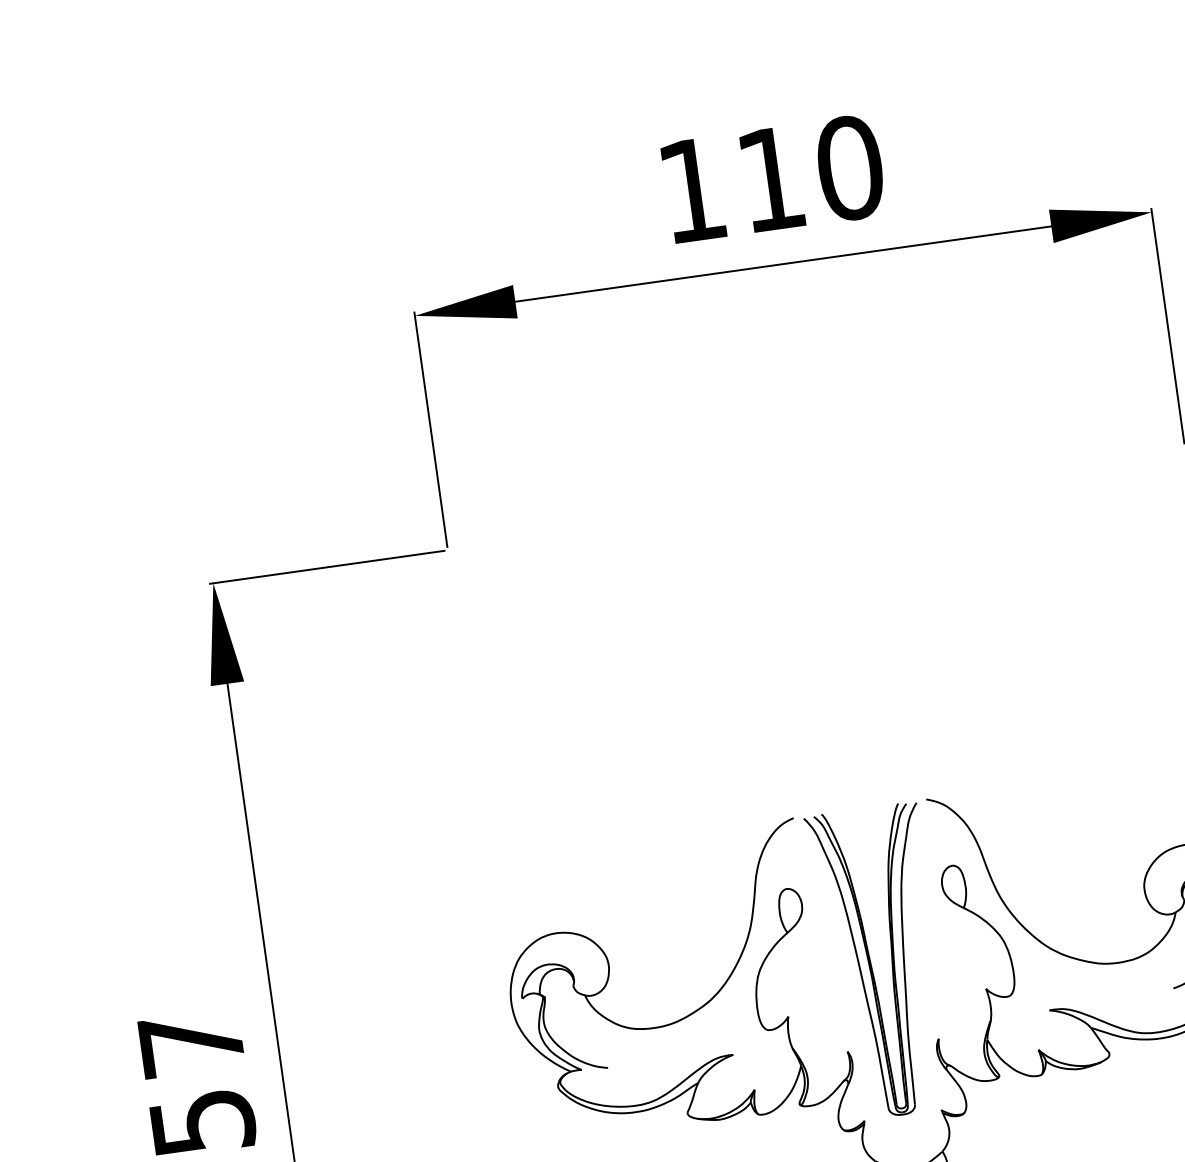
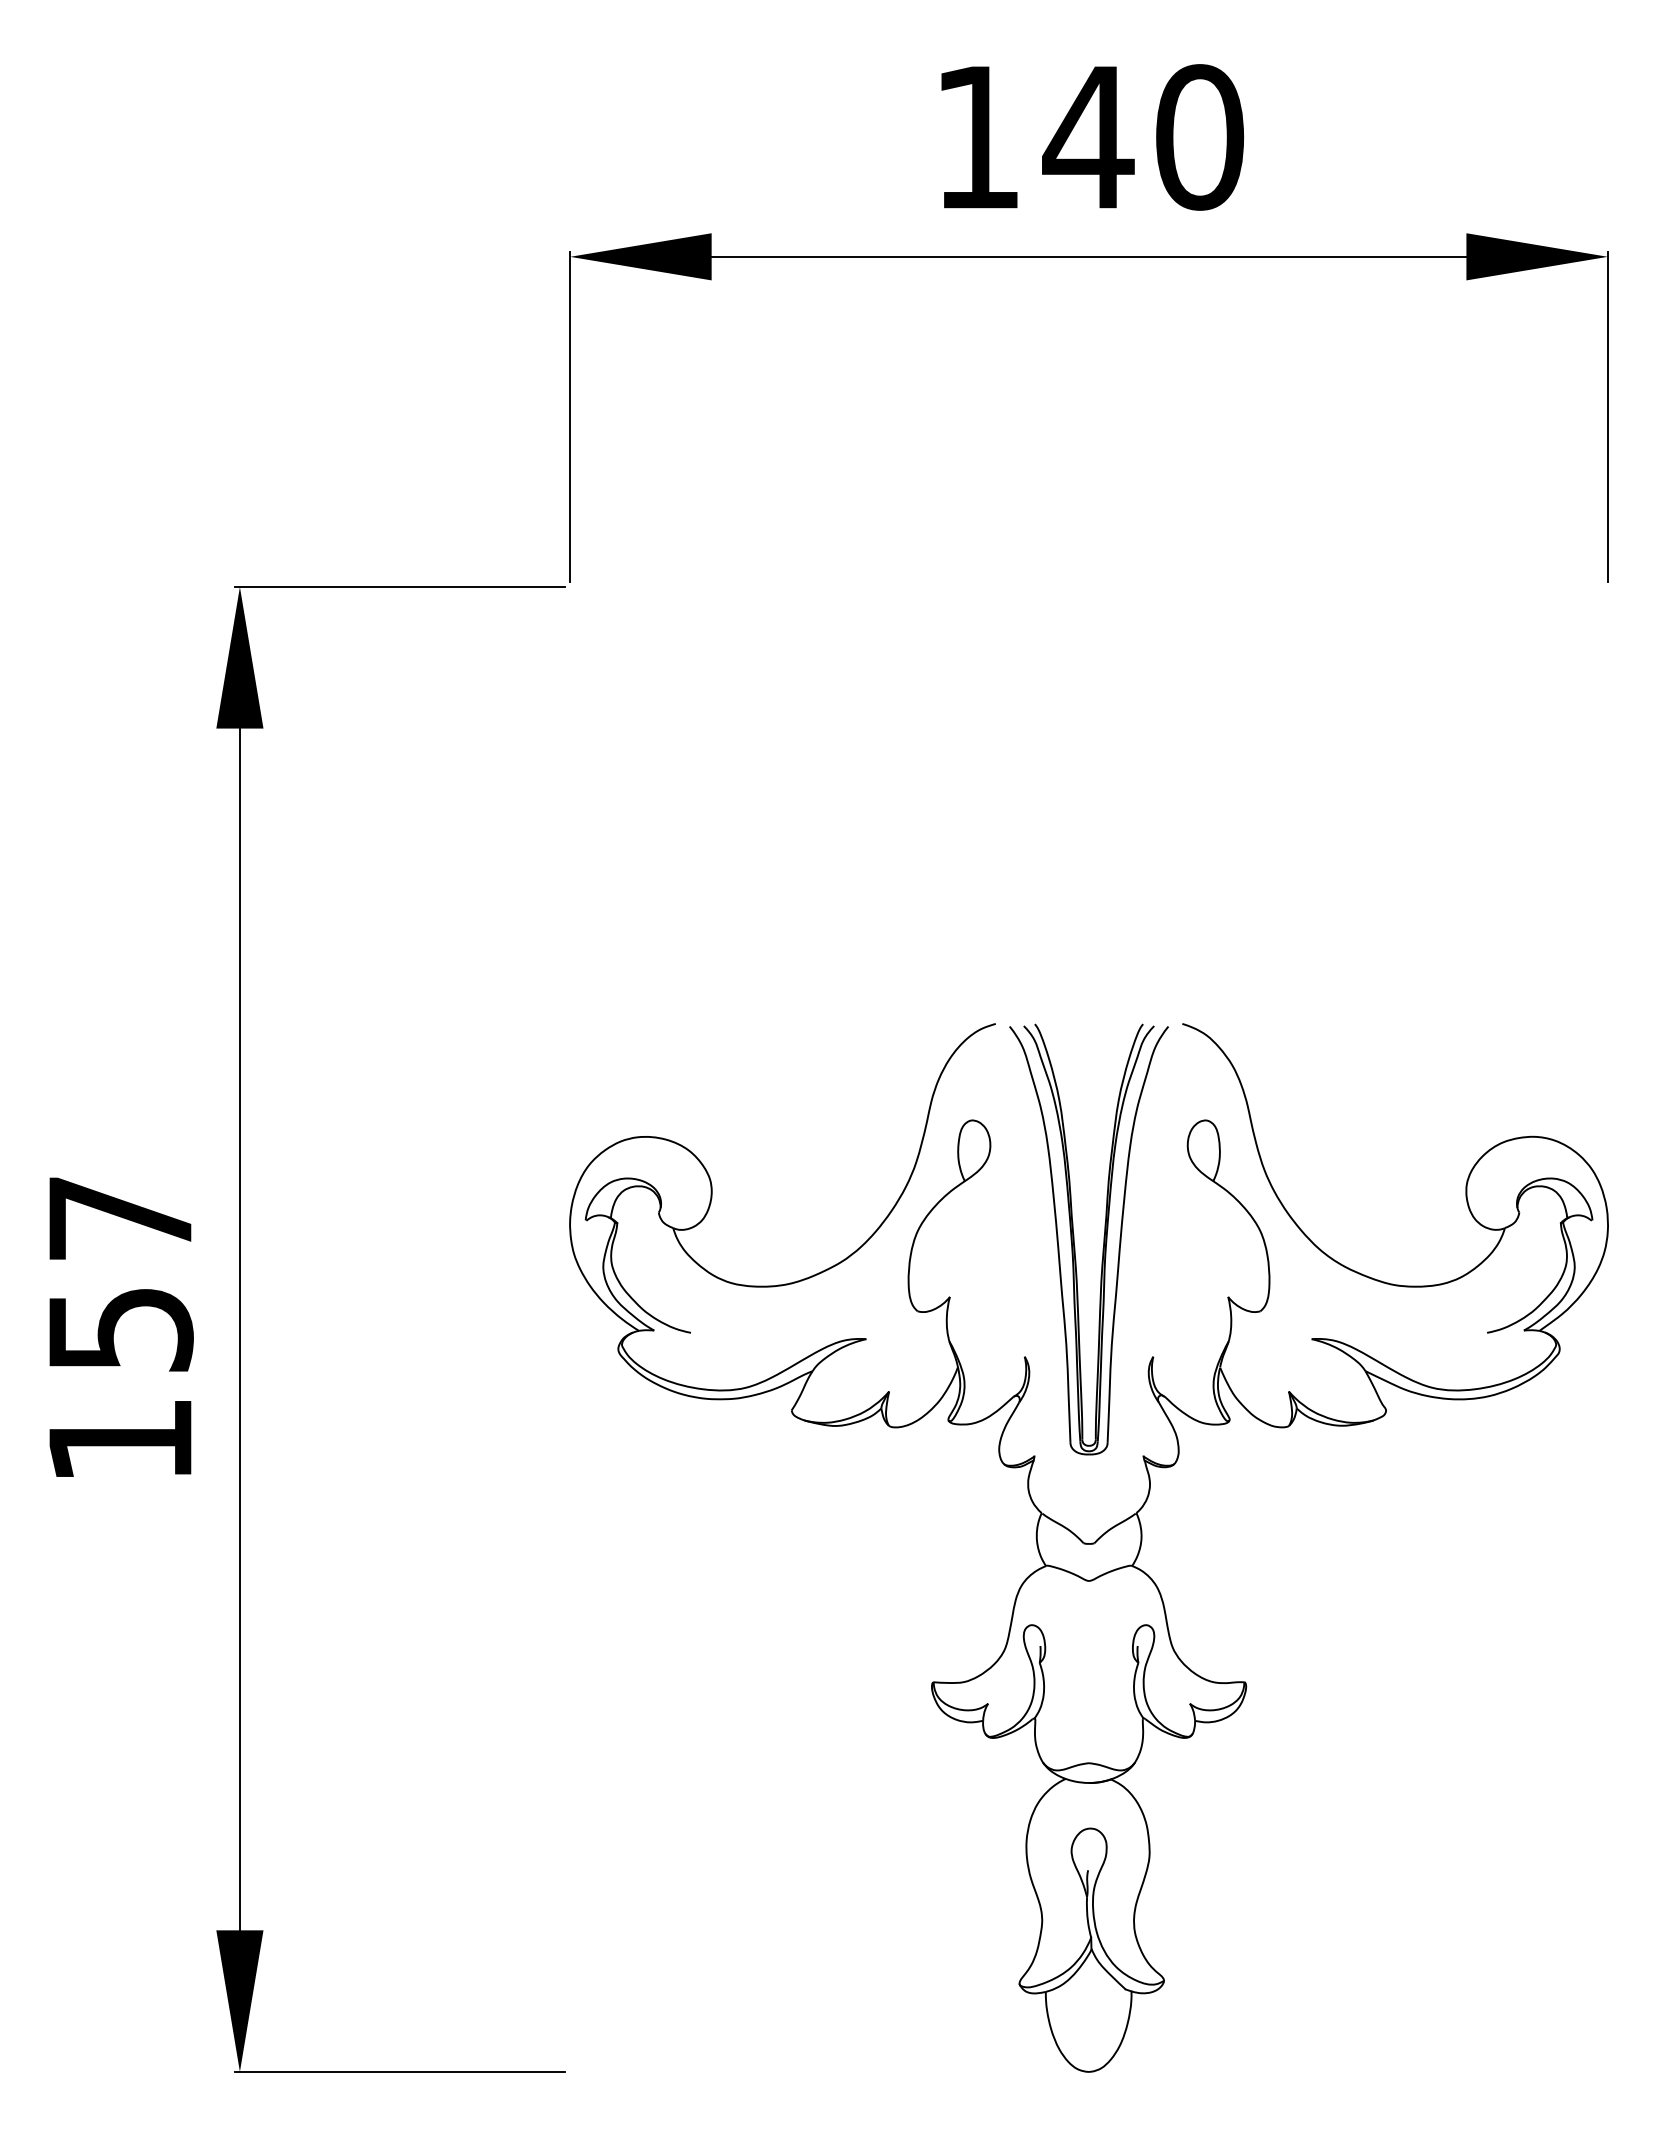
text: (771, 179) -> (1088, 137), 110 -> 140

